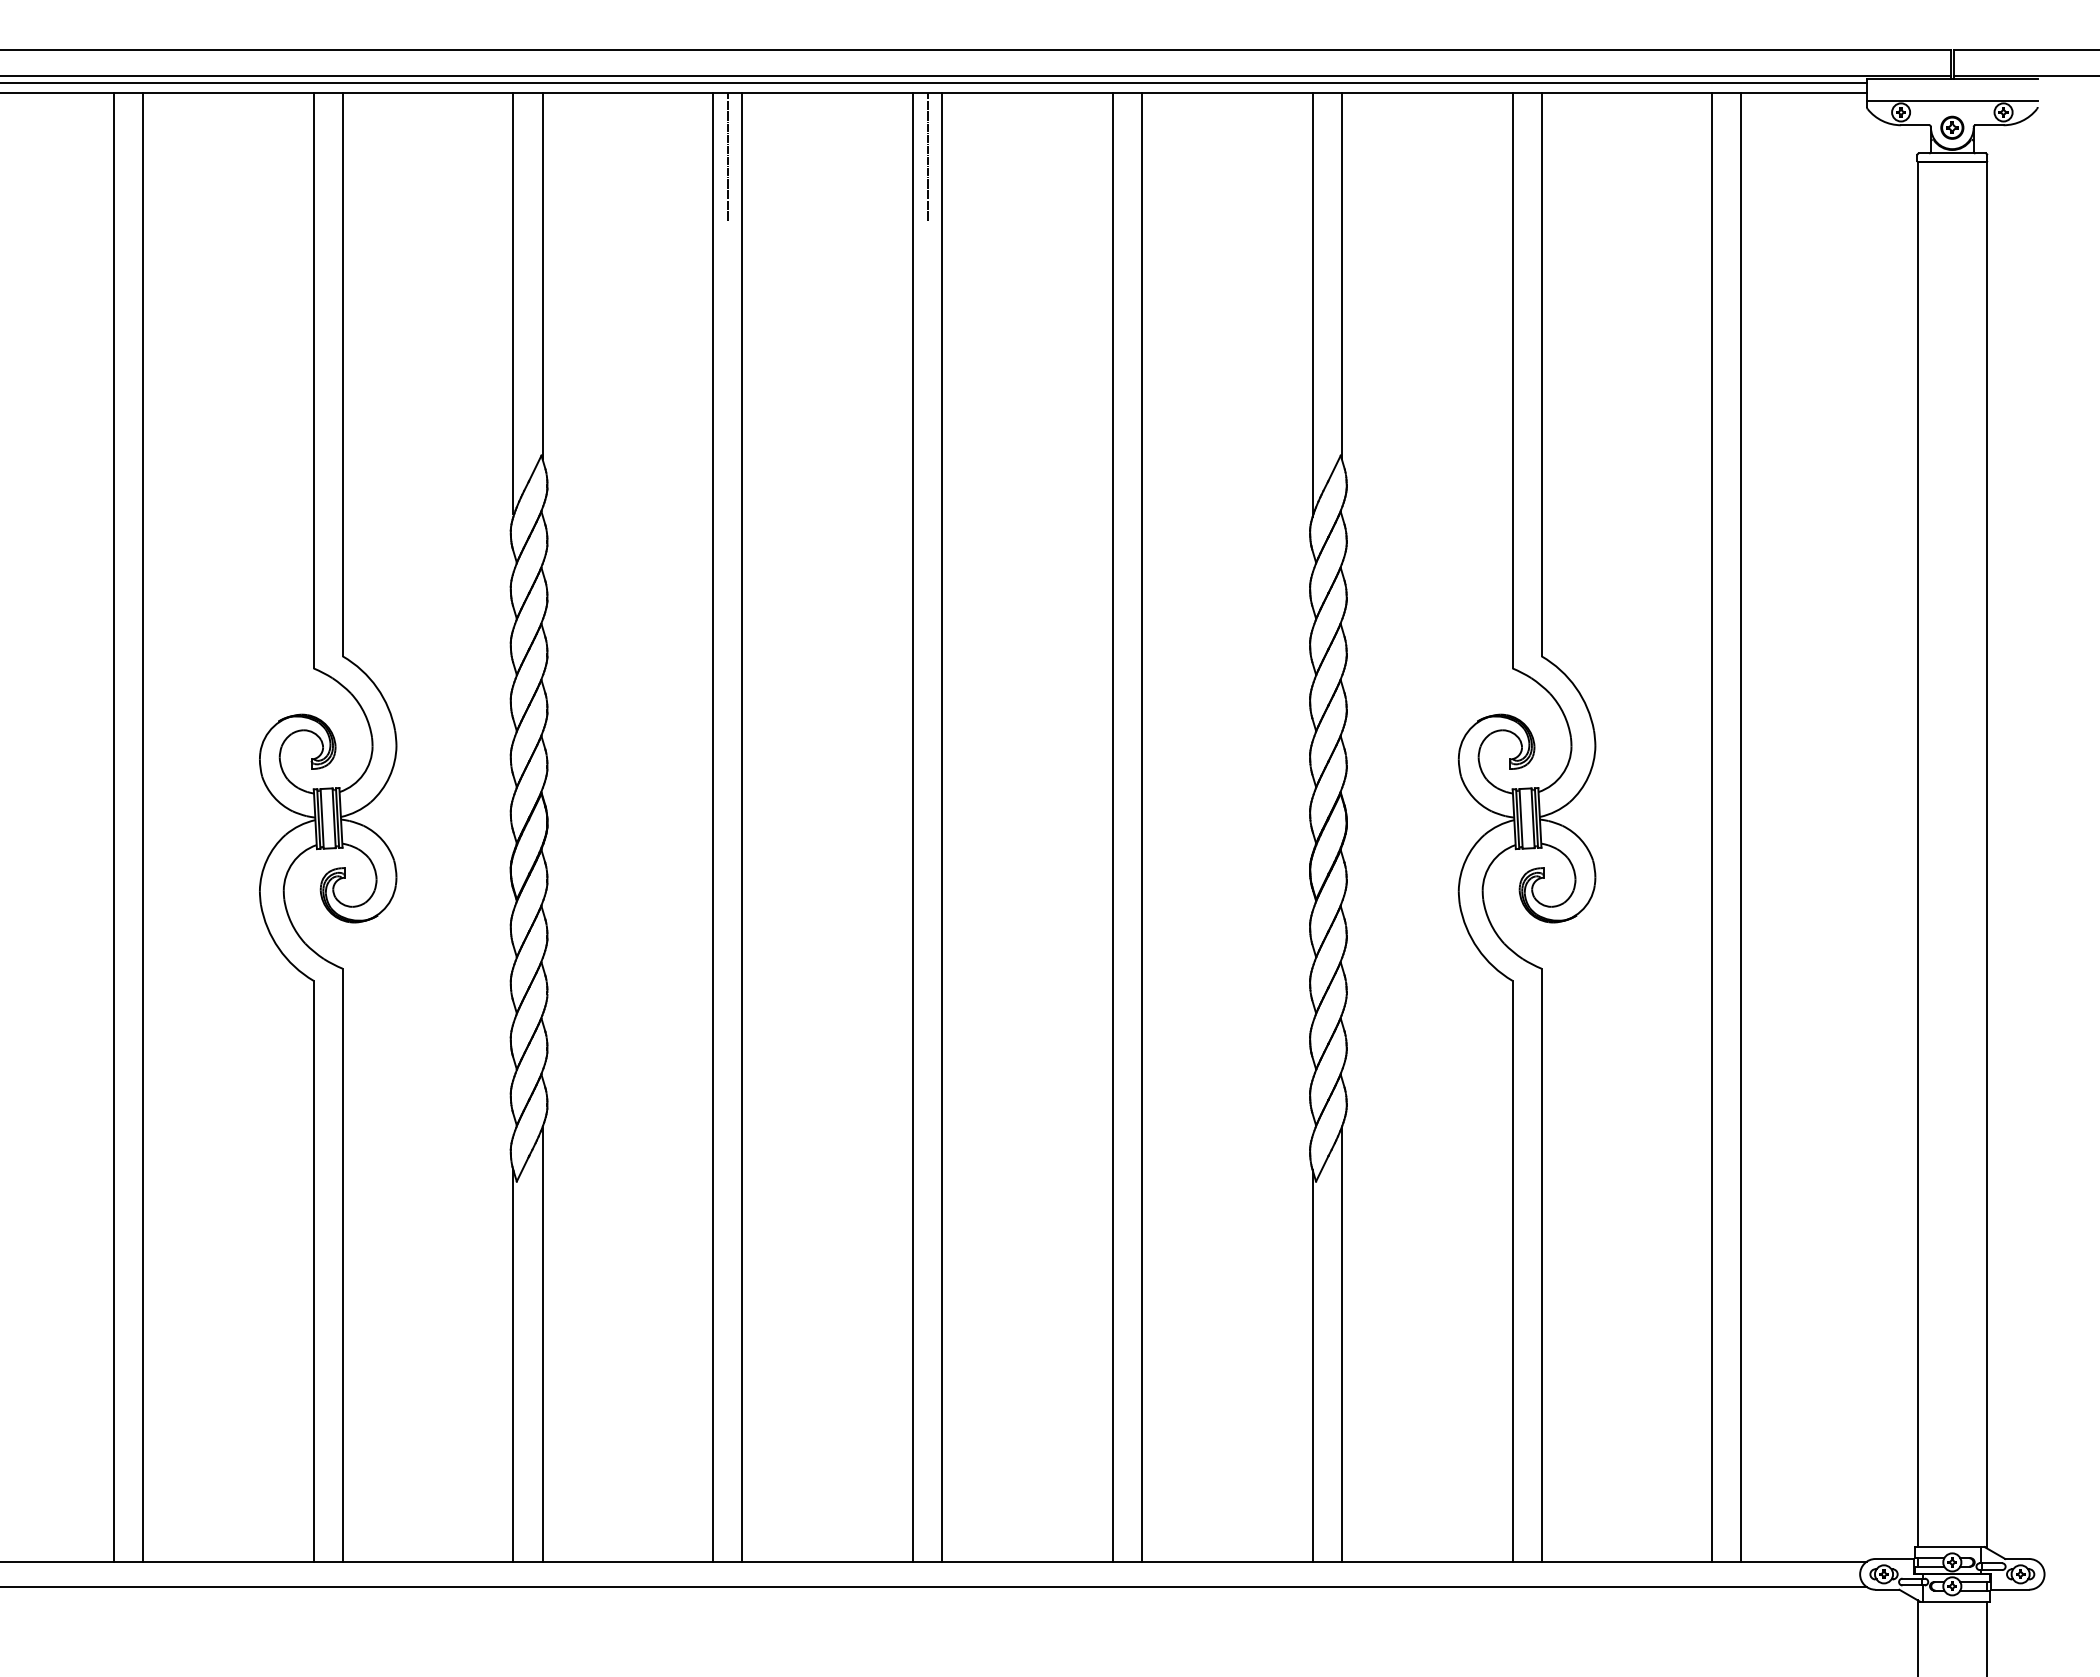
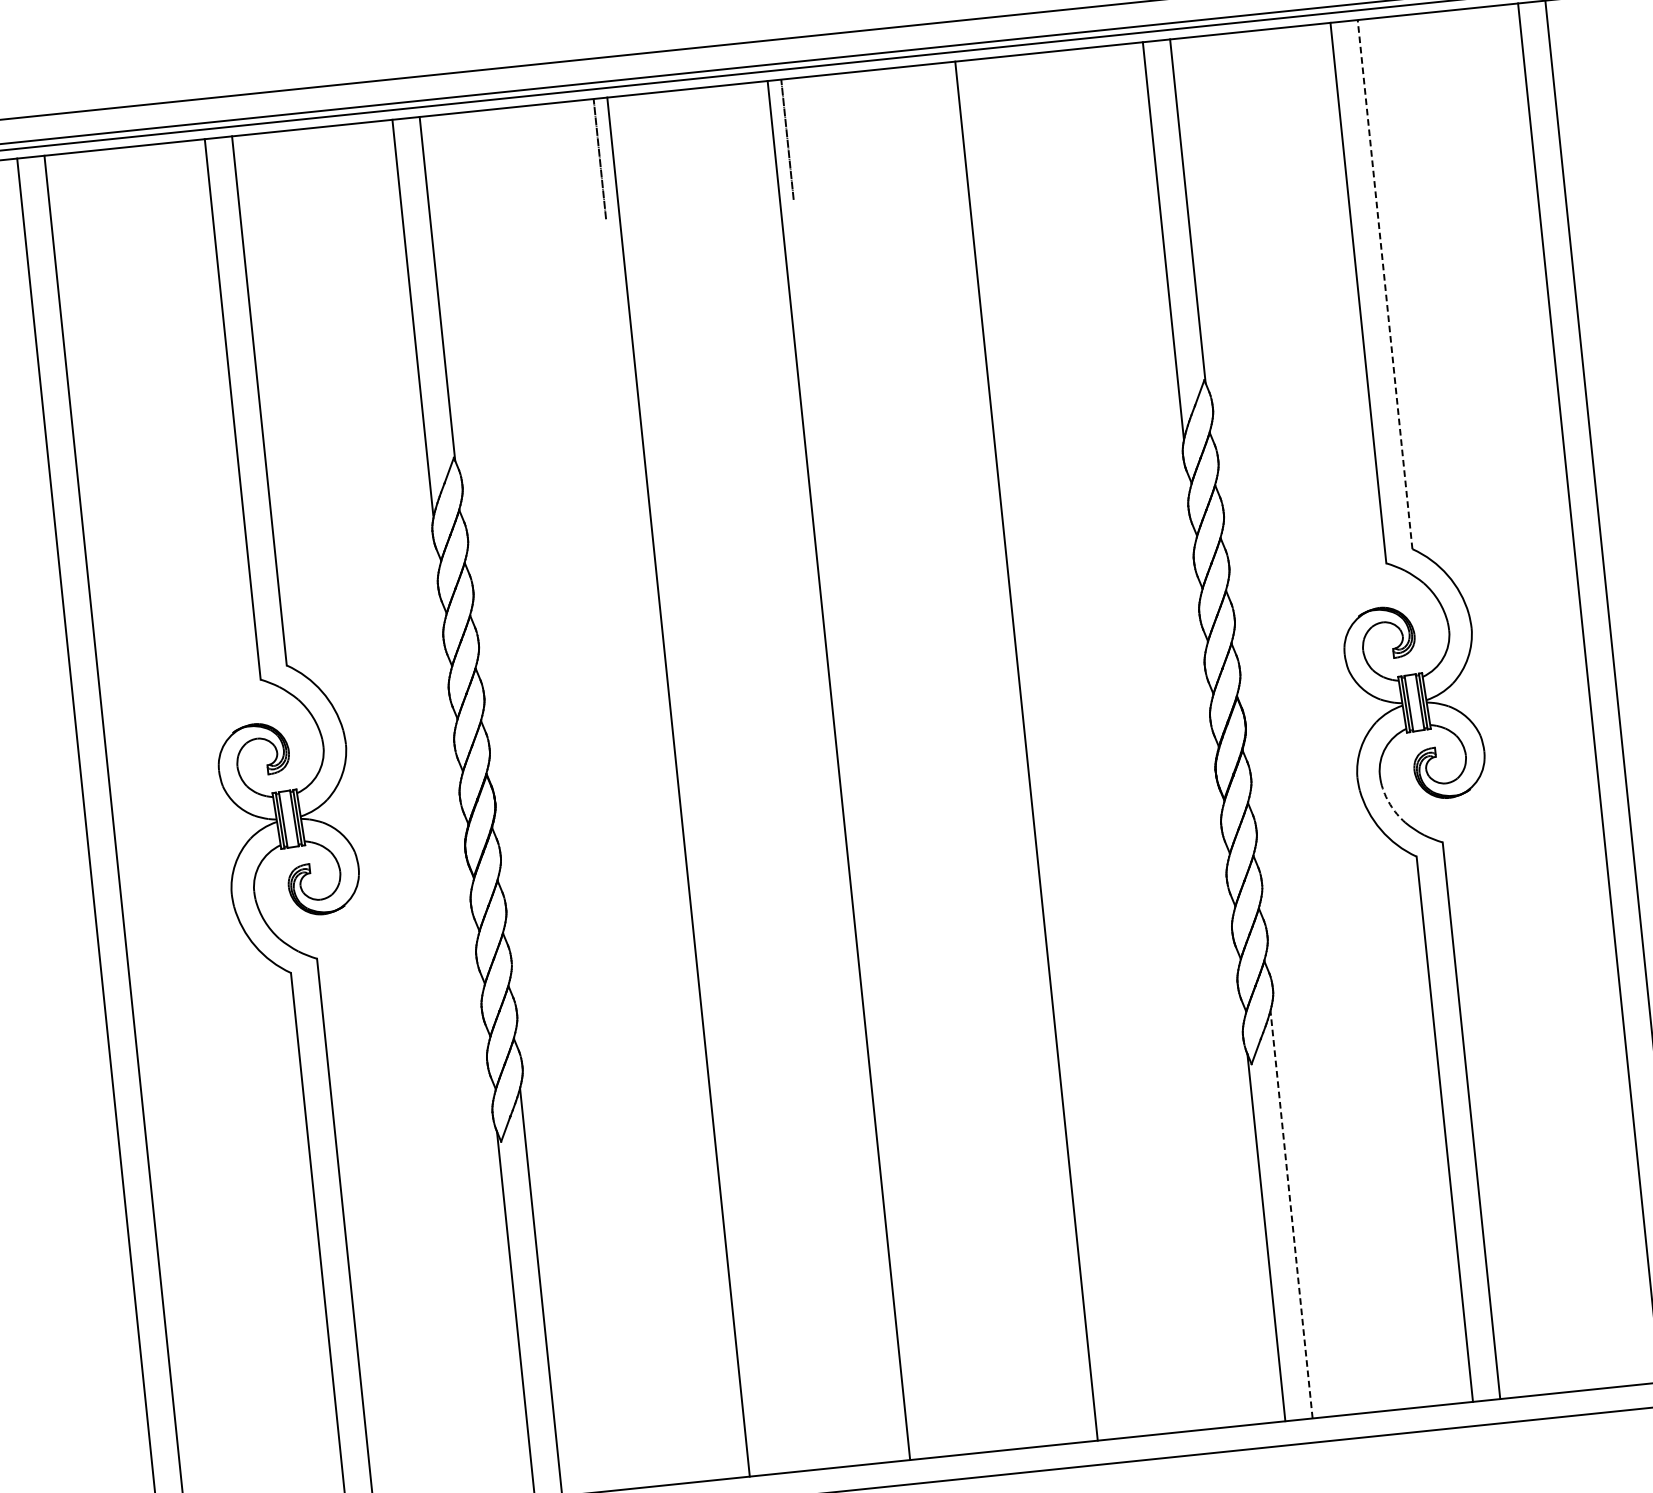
line: (1541, 374) -> (1384, 284), solid -> dashed
line: (713, 826) -> (651, 789), removed
line: (942, 826) -> (866, 767), removed
line: (1141, 826) -> (1053, 747), removed
arc: (1490, 923) -> (1390, 804), solid -> dashed
line: (1341, 1344) -> (1291, 1214), solid -> dashed

